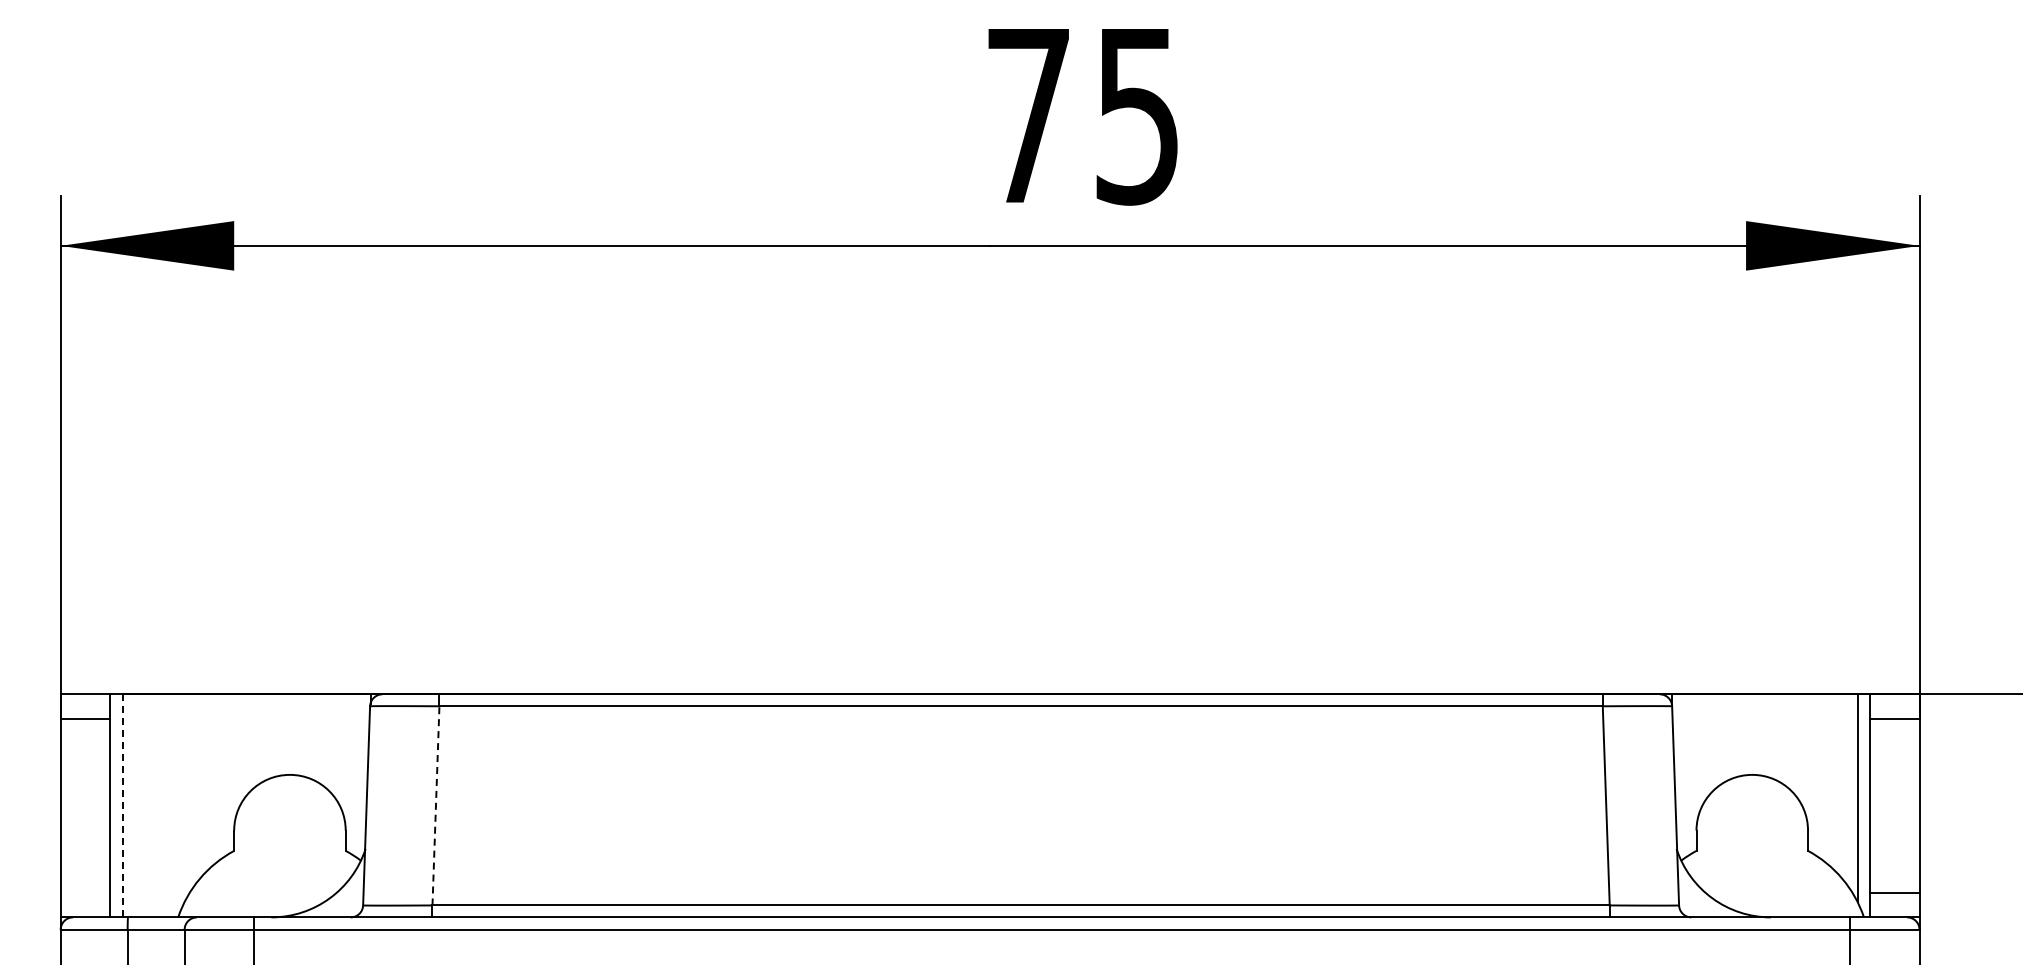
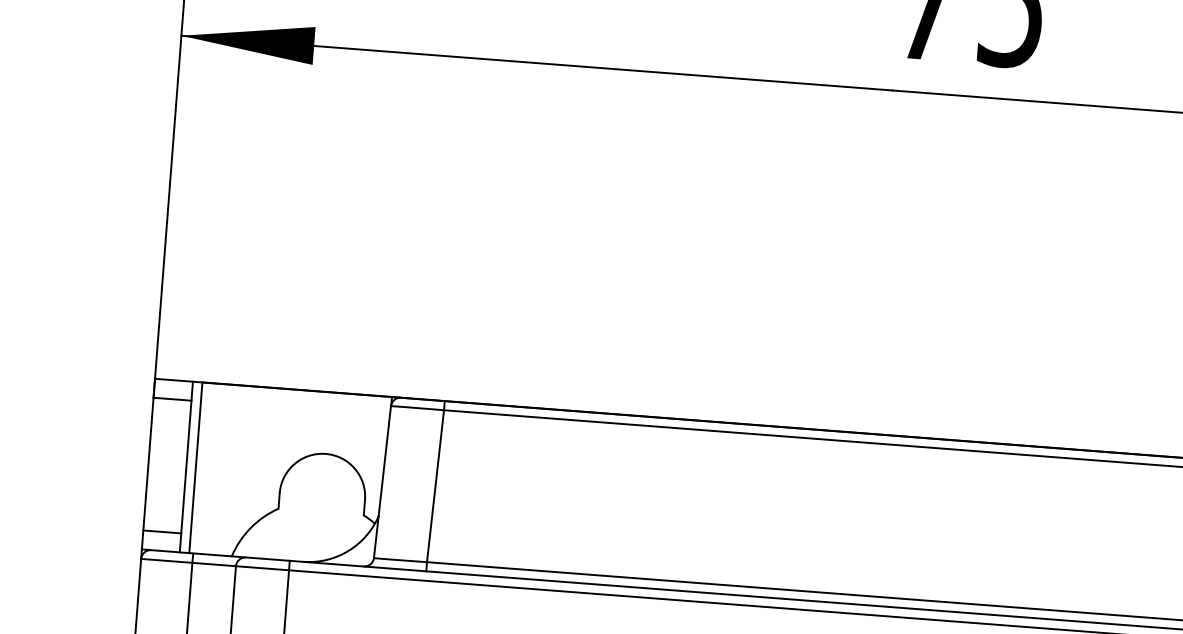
line: (122, 805) -> (195, 467), dashed -> solid
line: (435, 805) -> (435, 485), dashed -> solid
line: (85, 892) -> (162, 531), added

